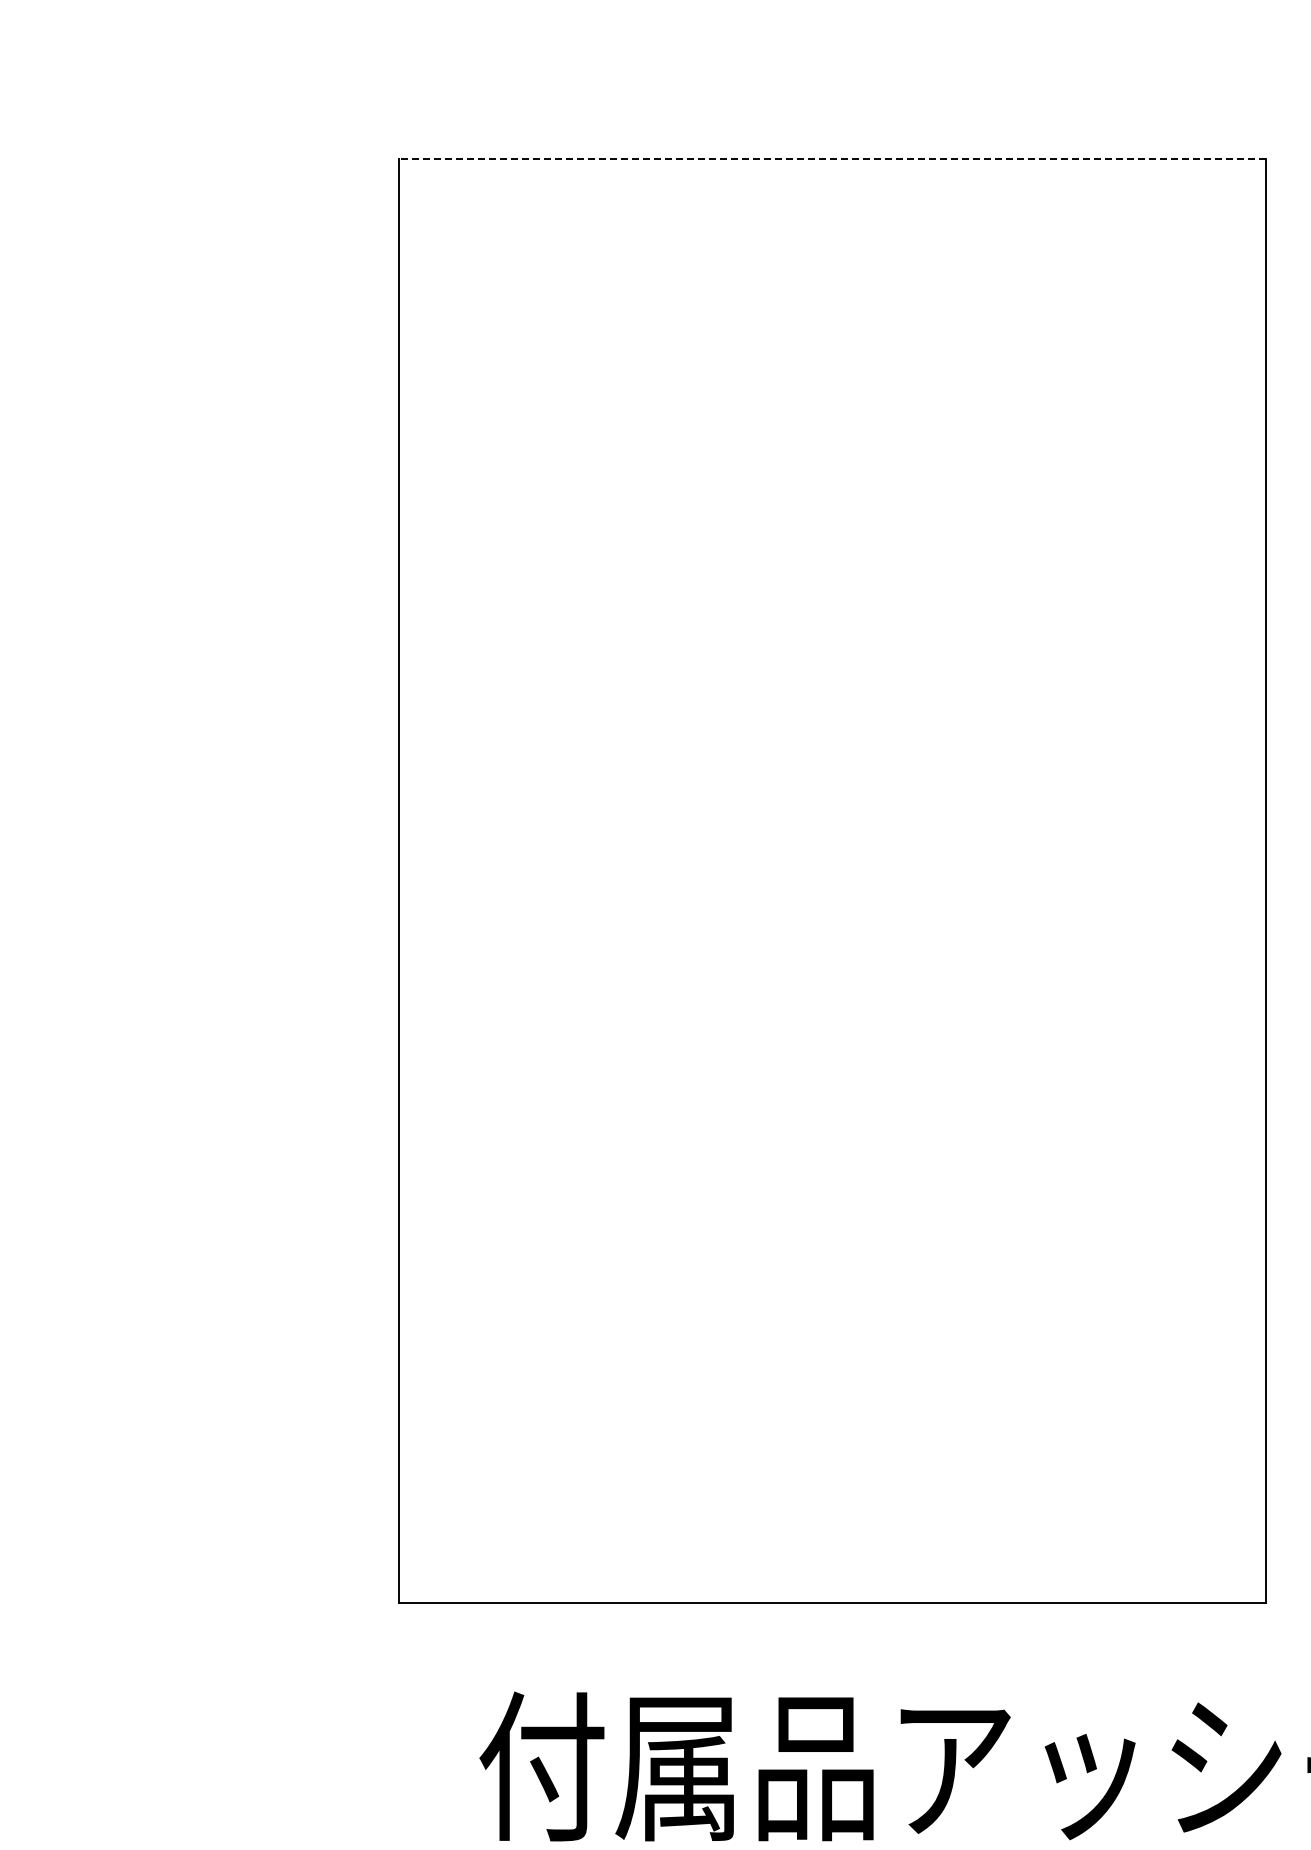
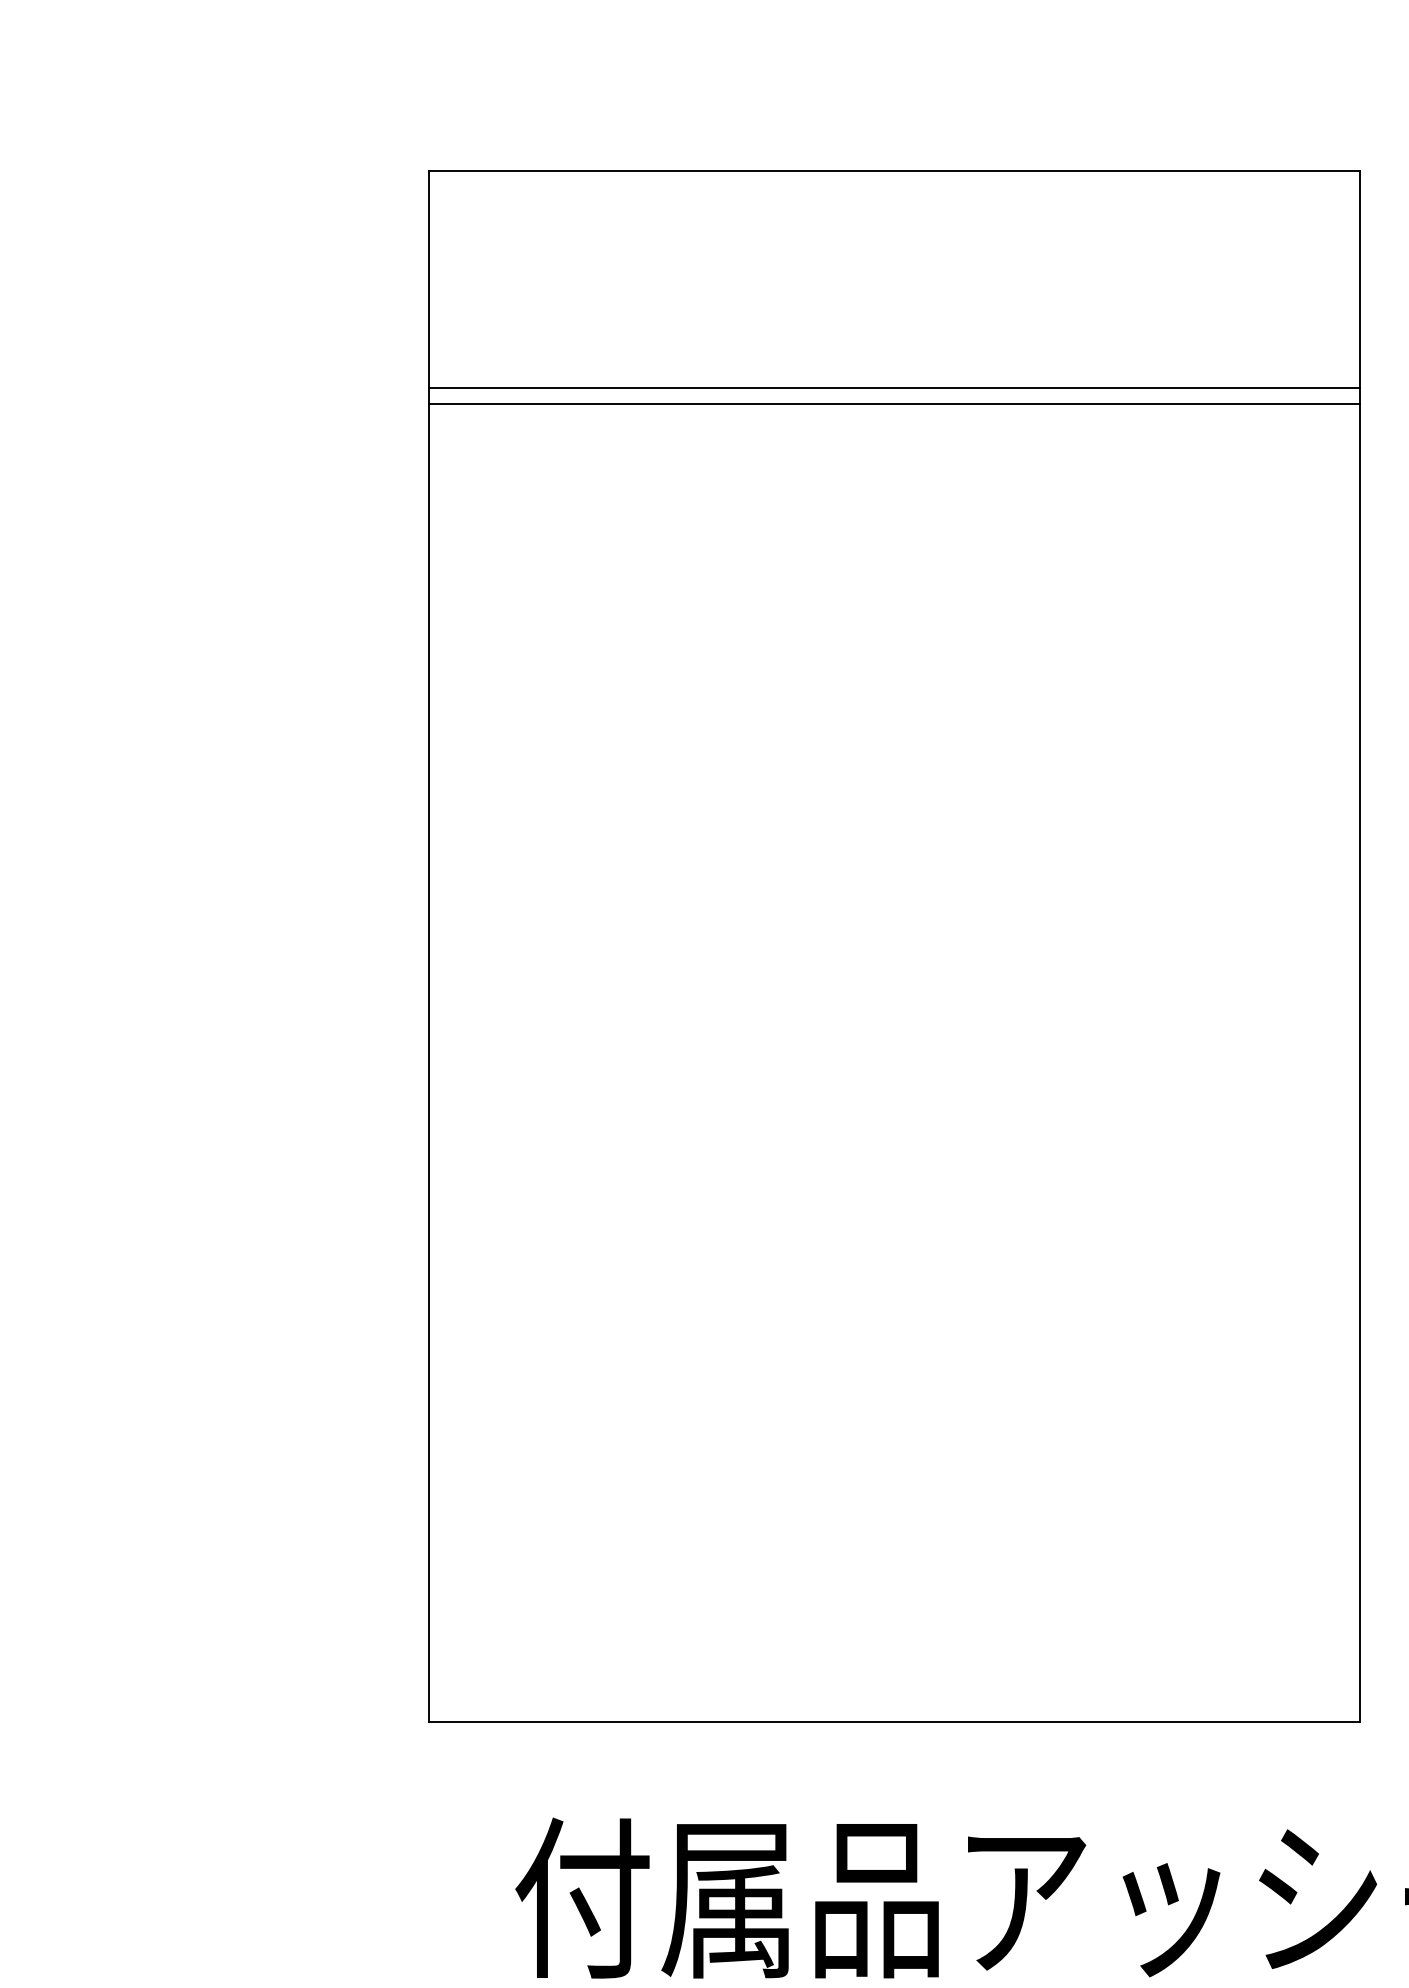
line: (832, 159) -> (894, 171), dashed -> solid
line: (832, 361) -> (894, 388), added
line: (832, 375) -> (894, 403), added

